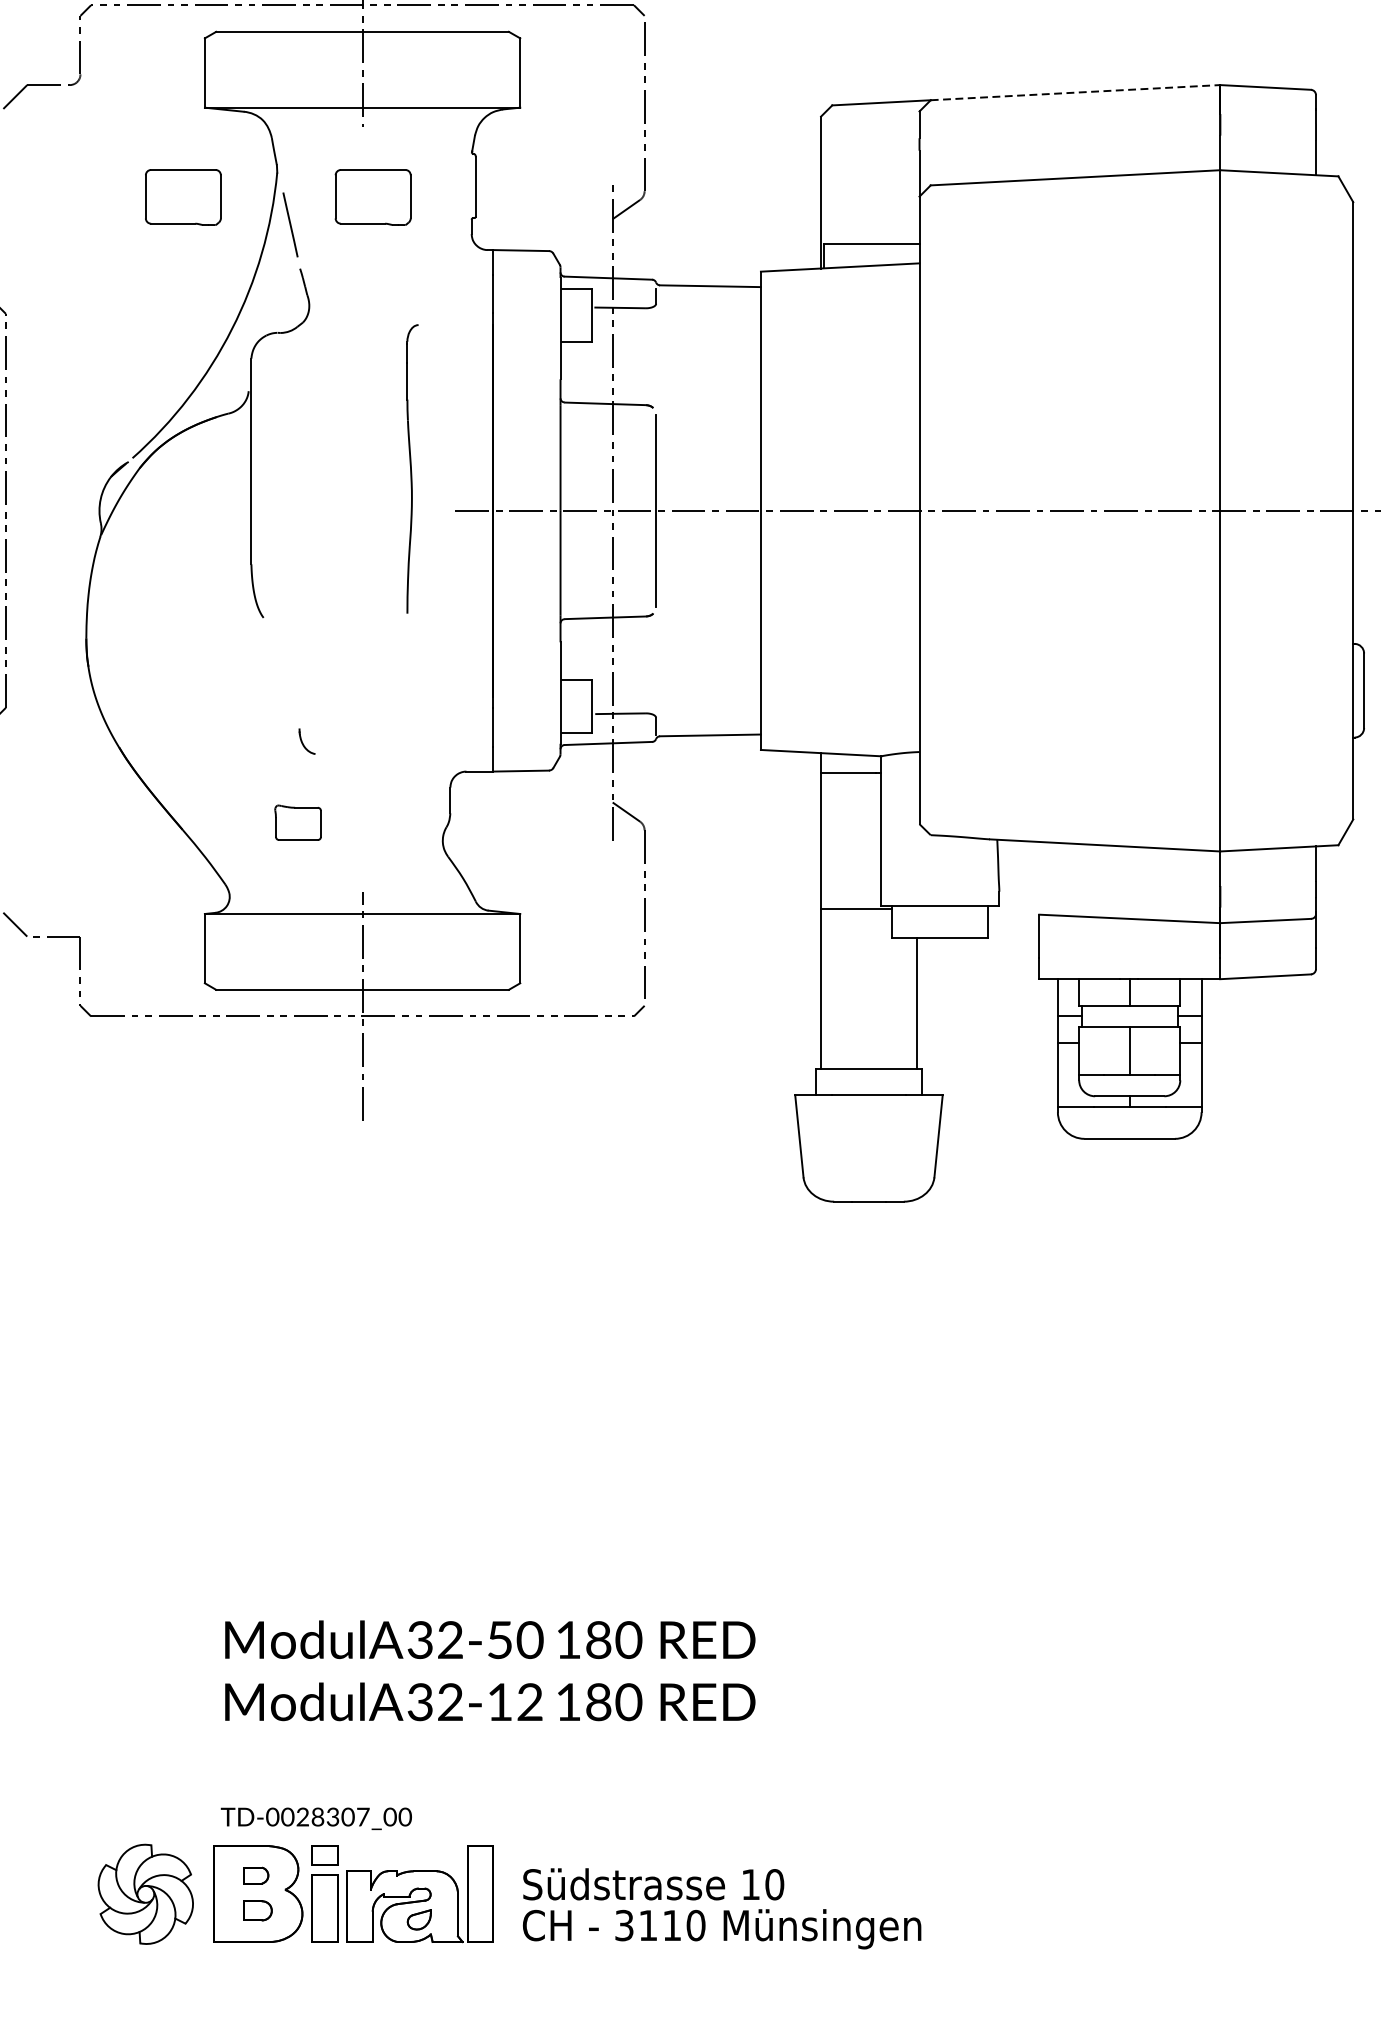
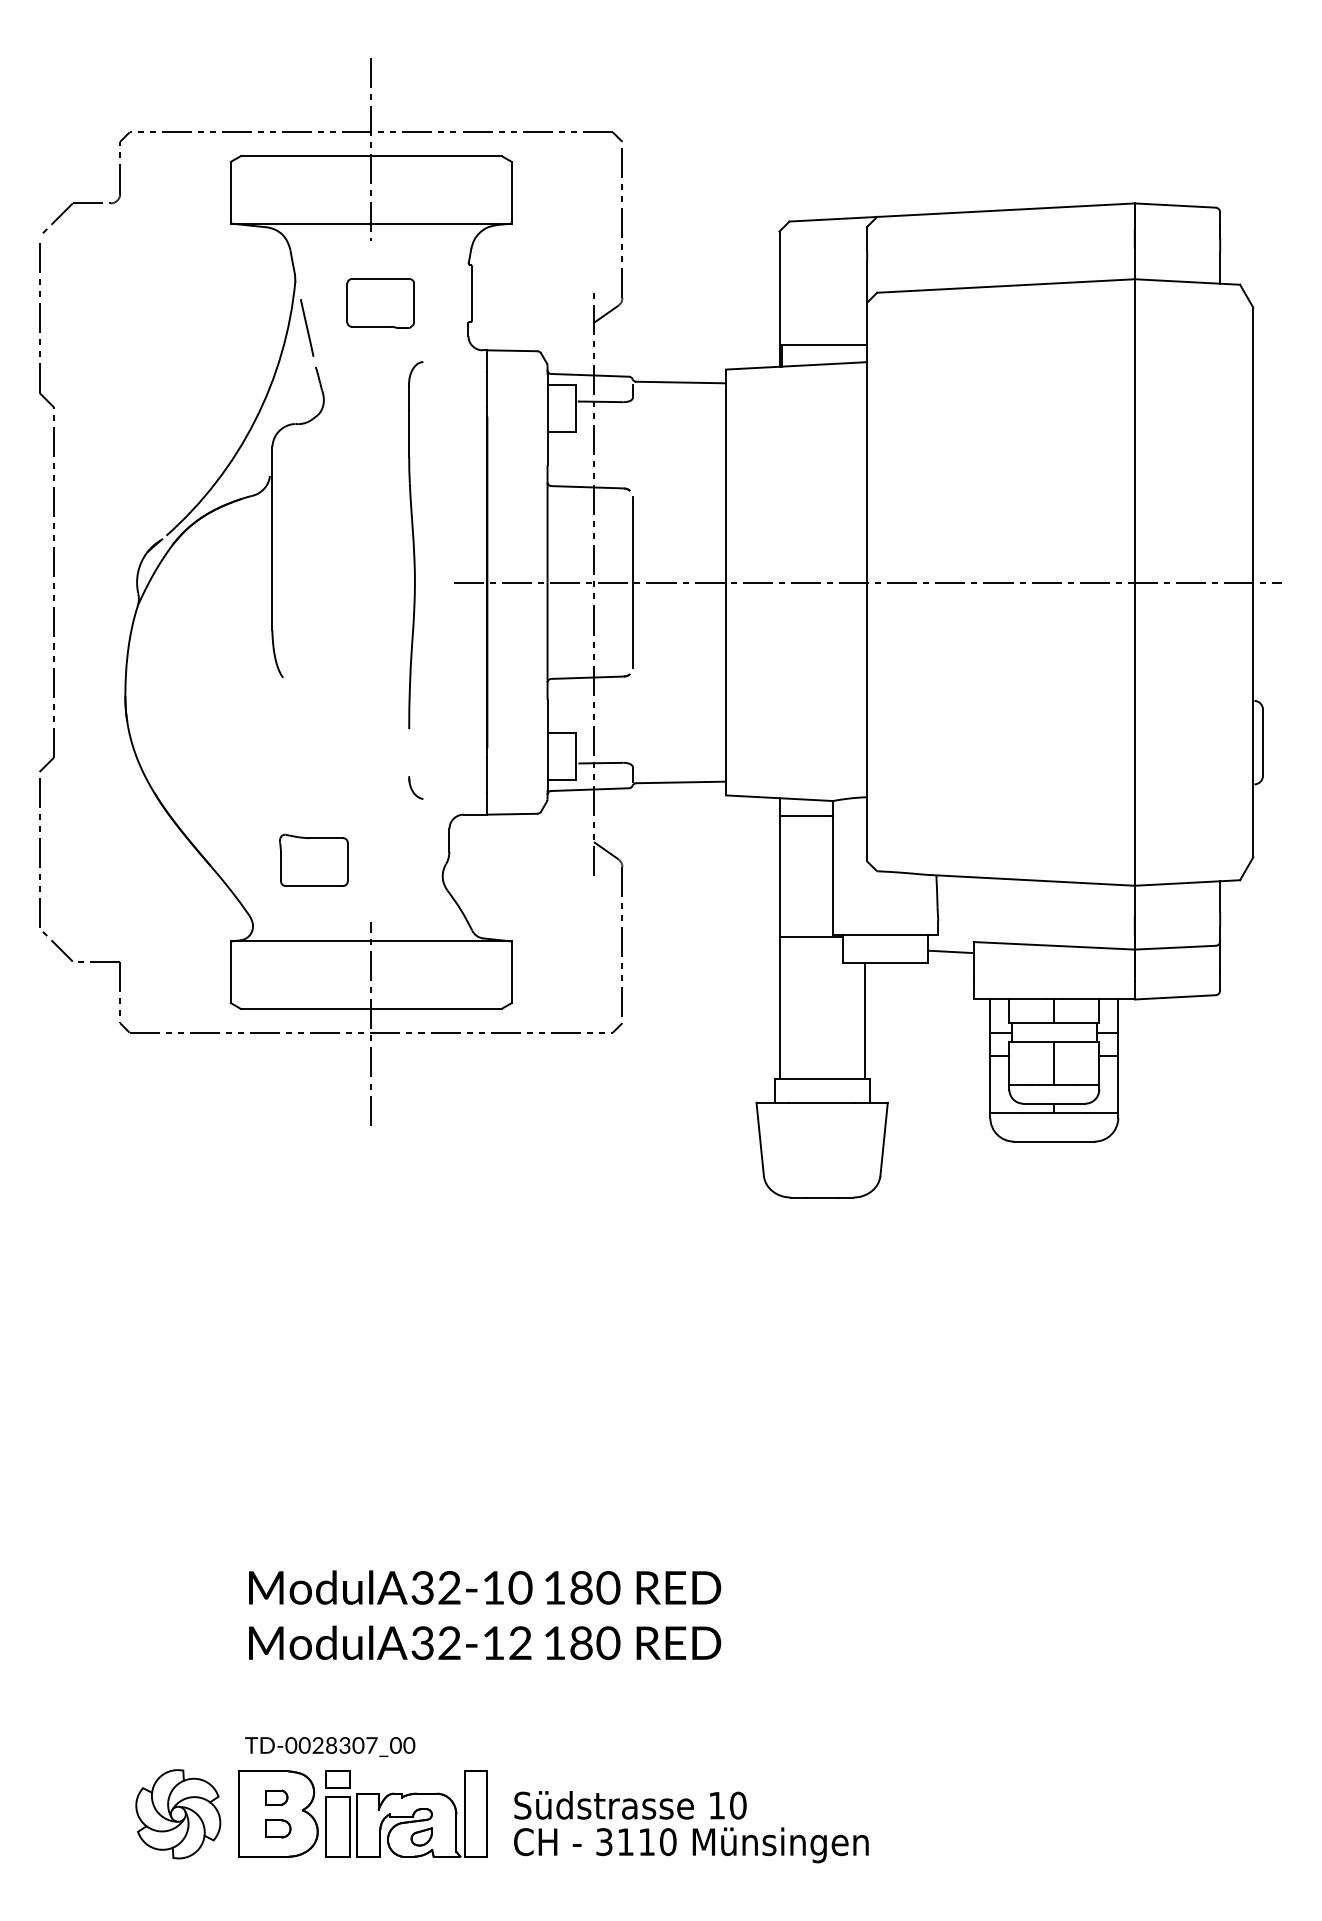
line: (1076, 92) -> (1006, 210), dashed -> solid
part: (183, 197) -> (211, 303), removed
part: (412, 469) -> (415, 545), size x1.43
part: (306, 741) -> (415, 787), moved
part: (297, 821) -> (313, 859), size x1.67
line: (1013, 925) -> (950, 951), added
text: (499, 1639) -> (493, 1587), 32-50 -> 32-10

